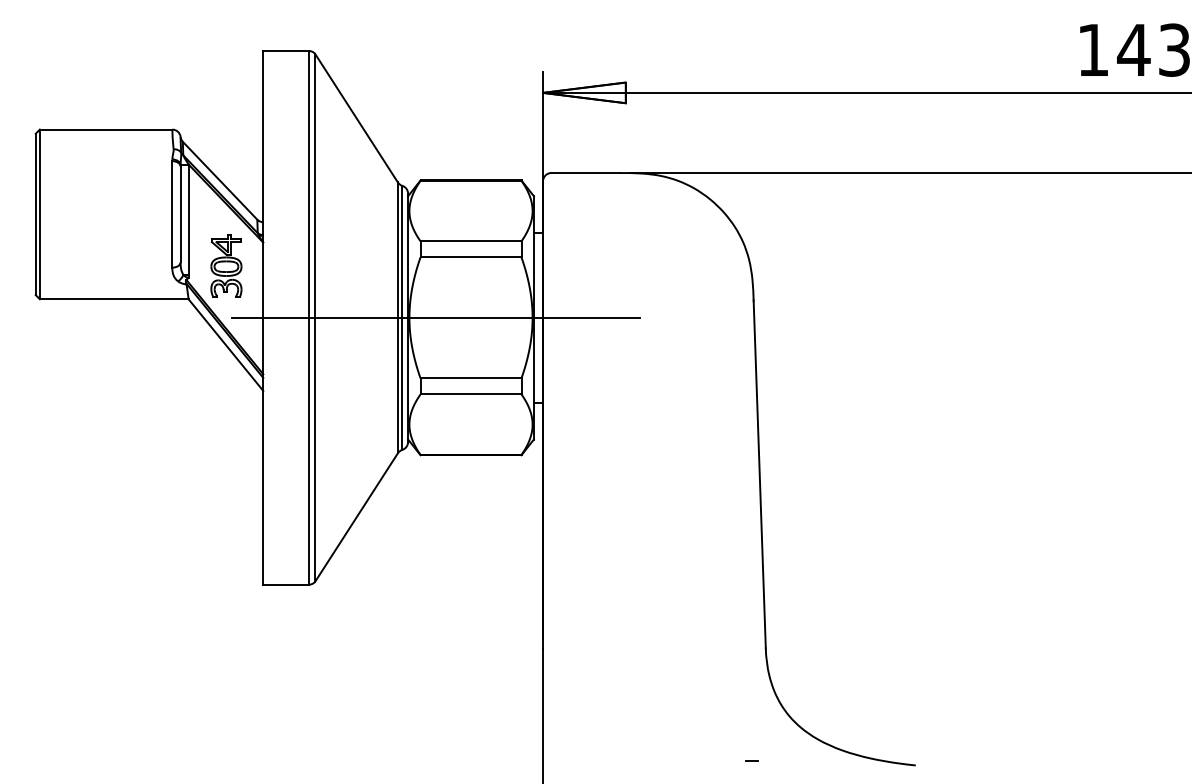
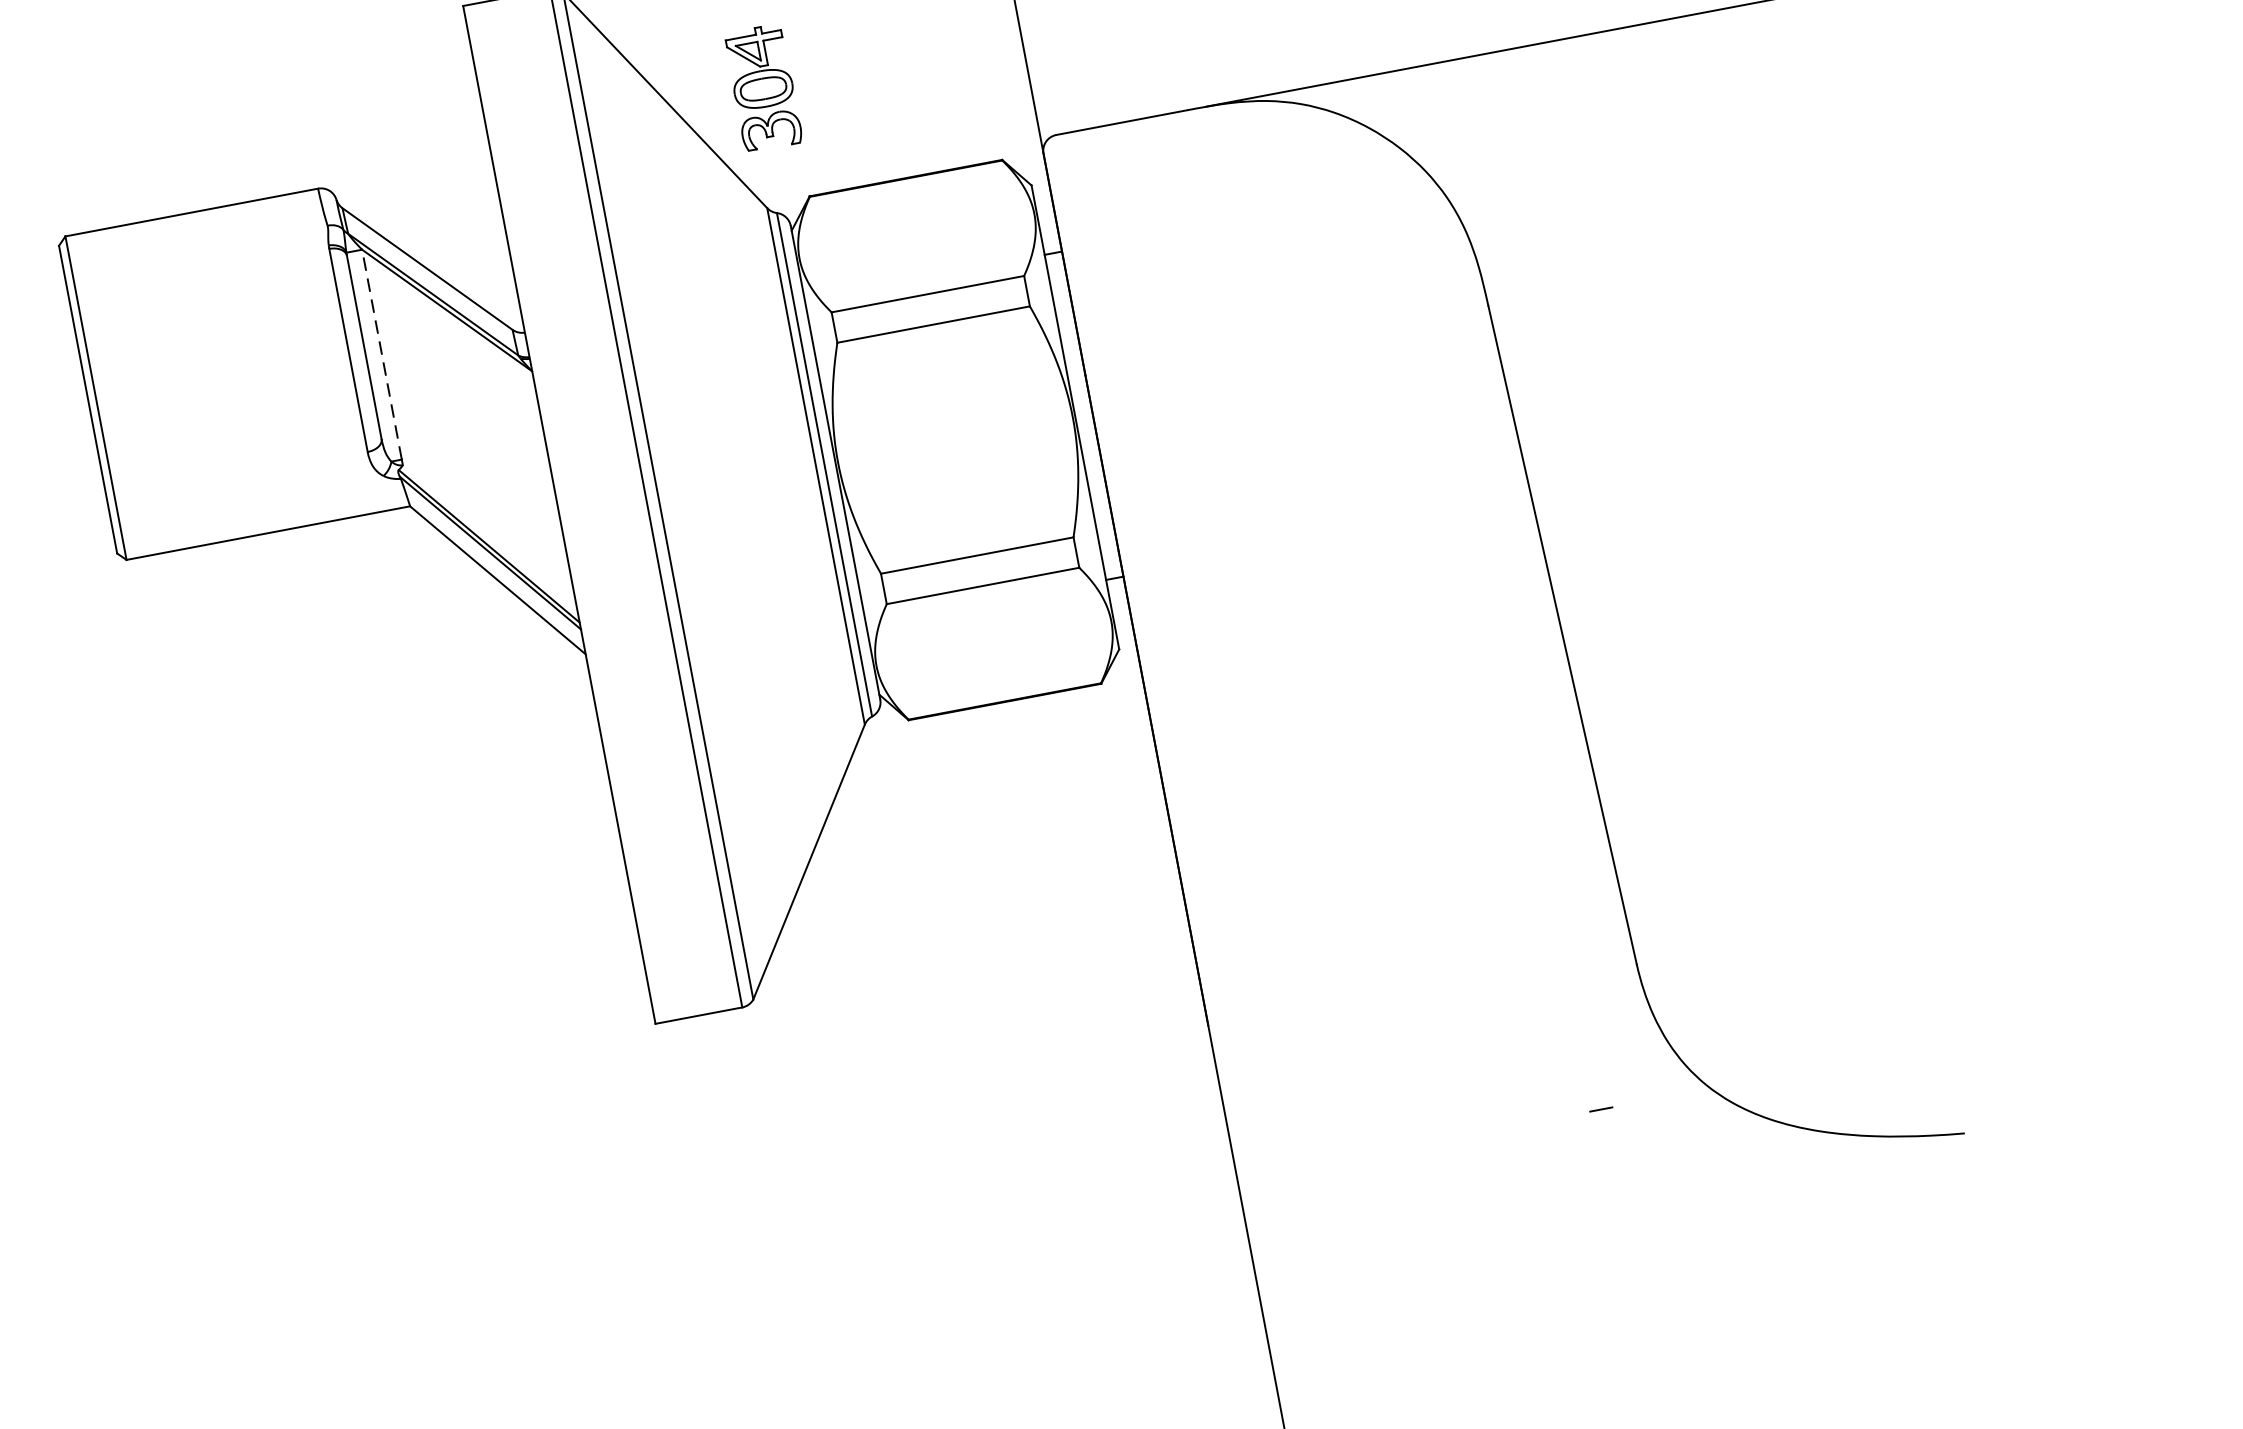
line: (188, 219) -> (381, 354), solid -> dashed
part: (226, 265) -> (763, 86), moved
line: (435, 317) -> (887, 452), removed
line: (751, 760) -> (1600, 1109), moved

